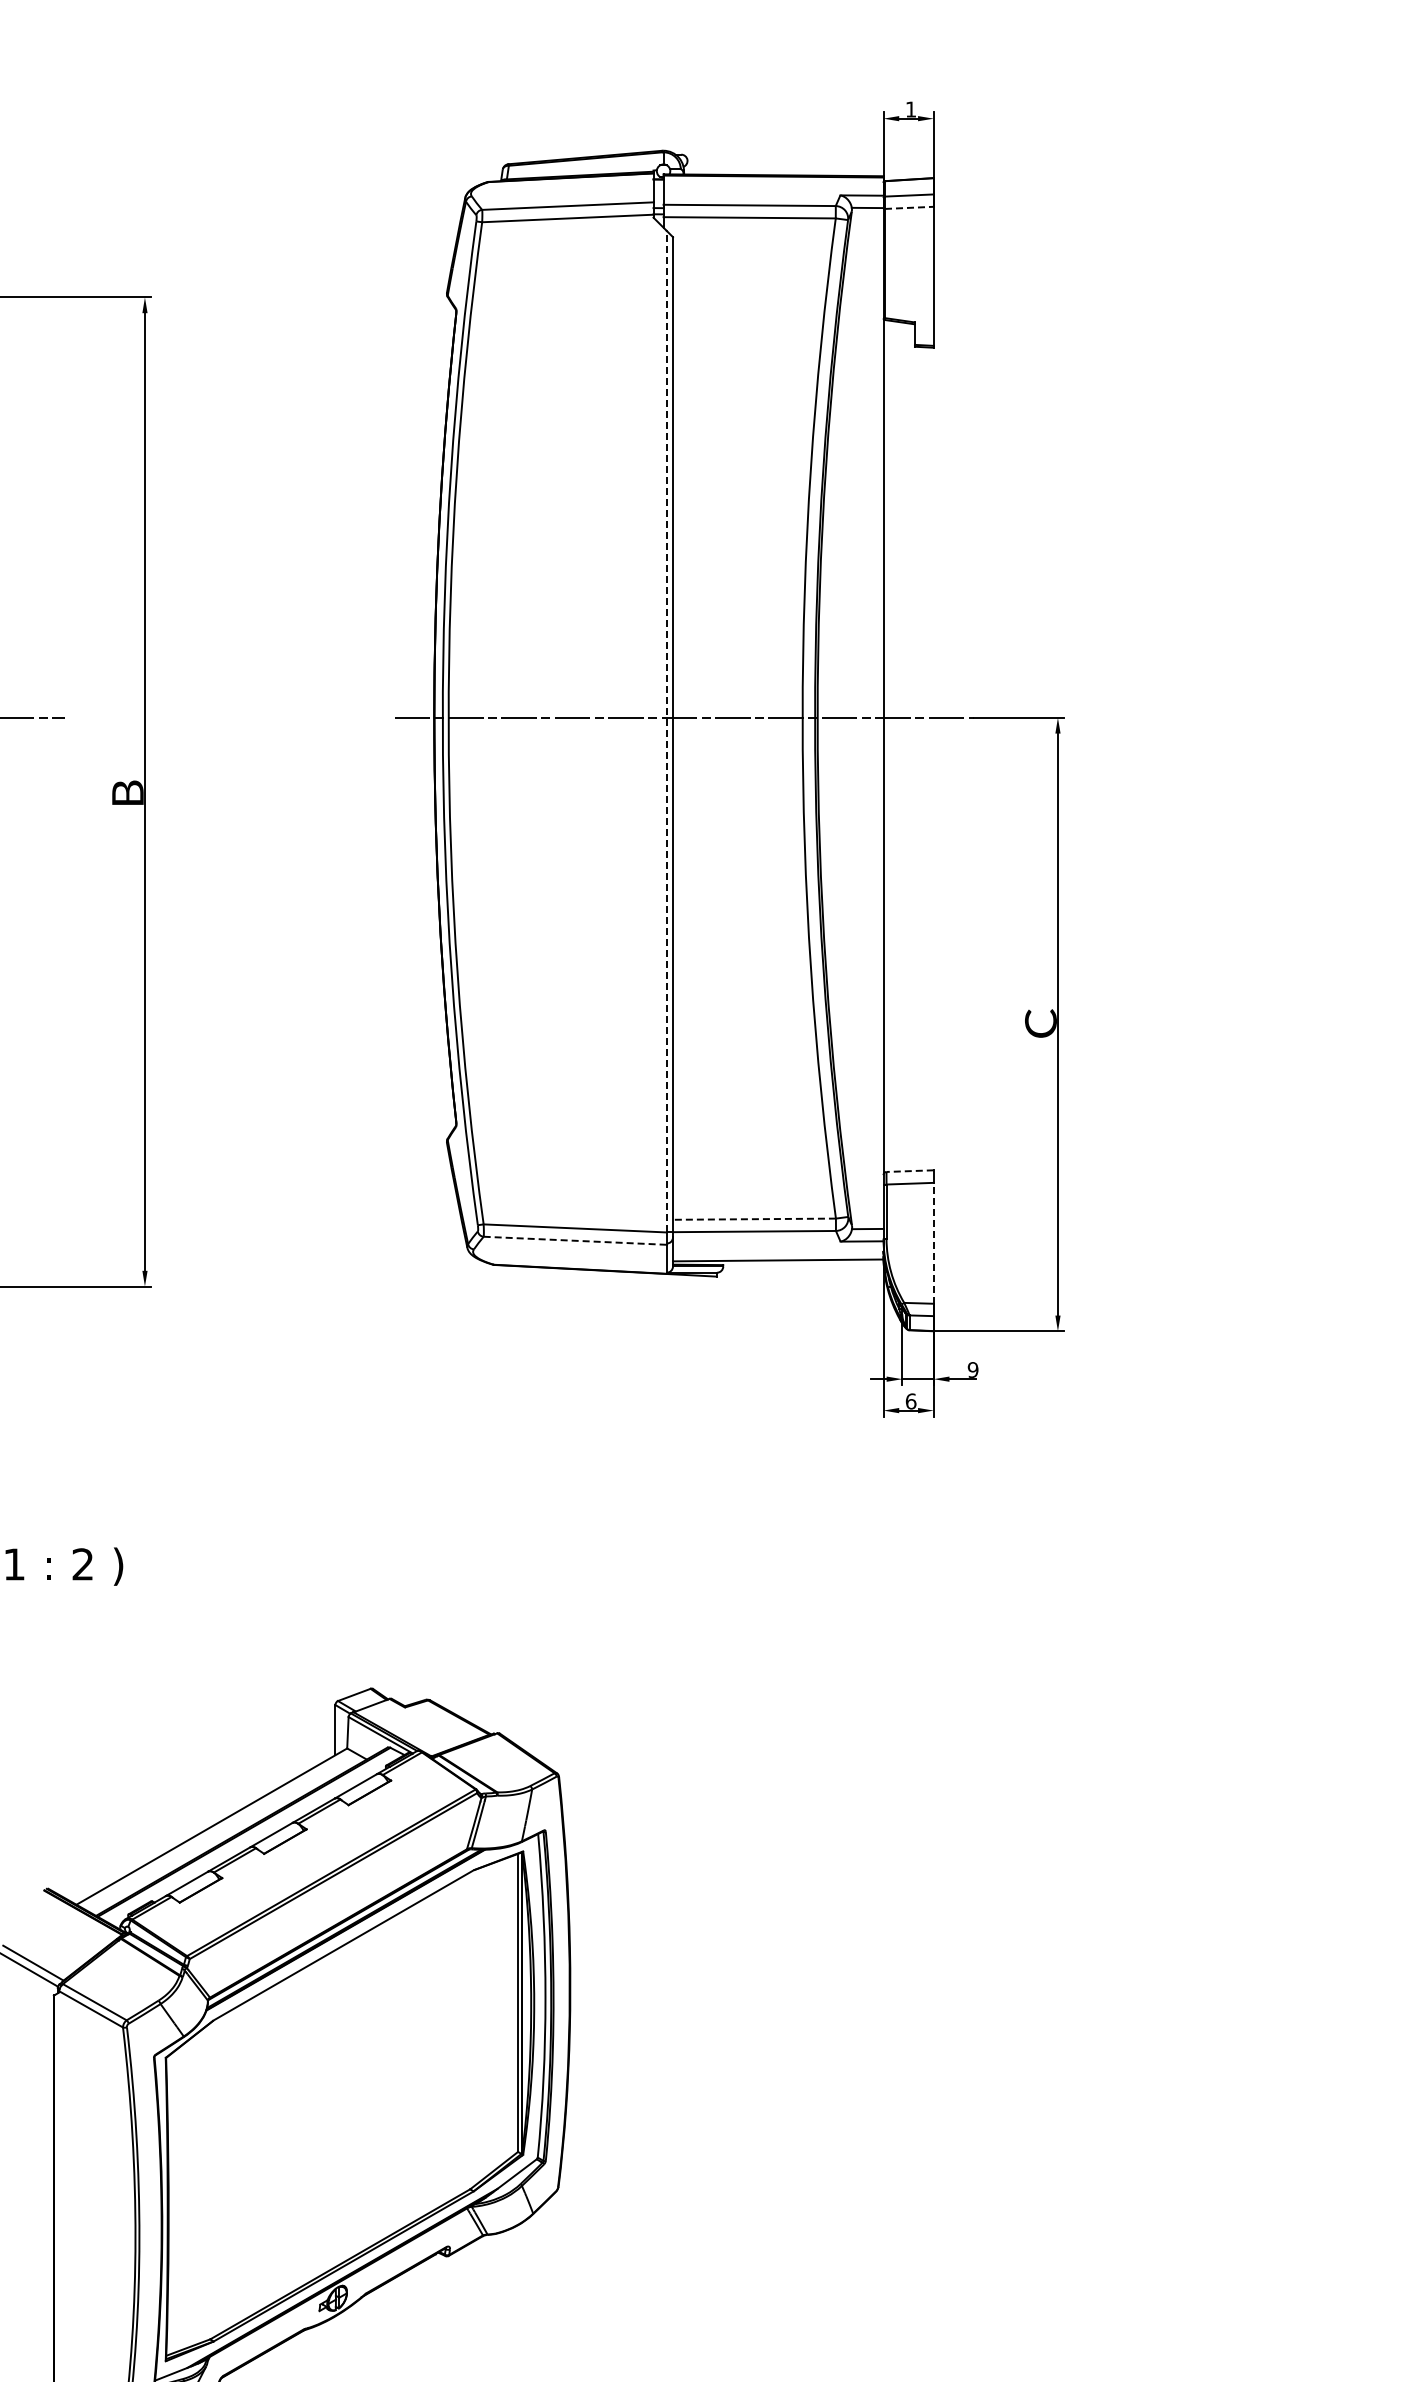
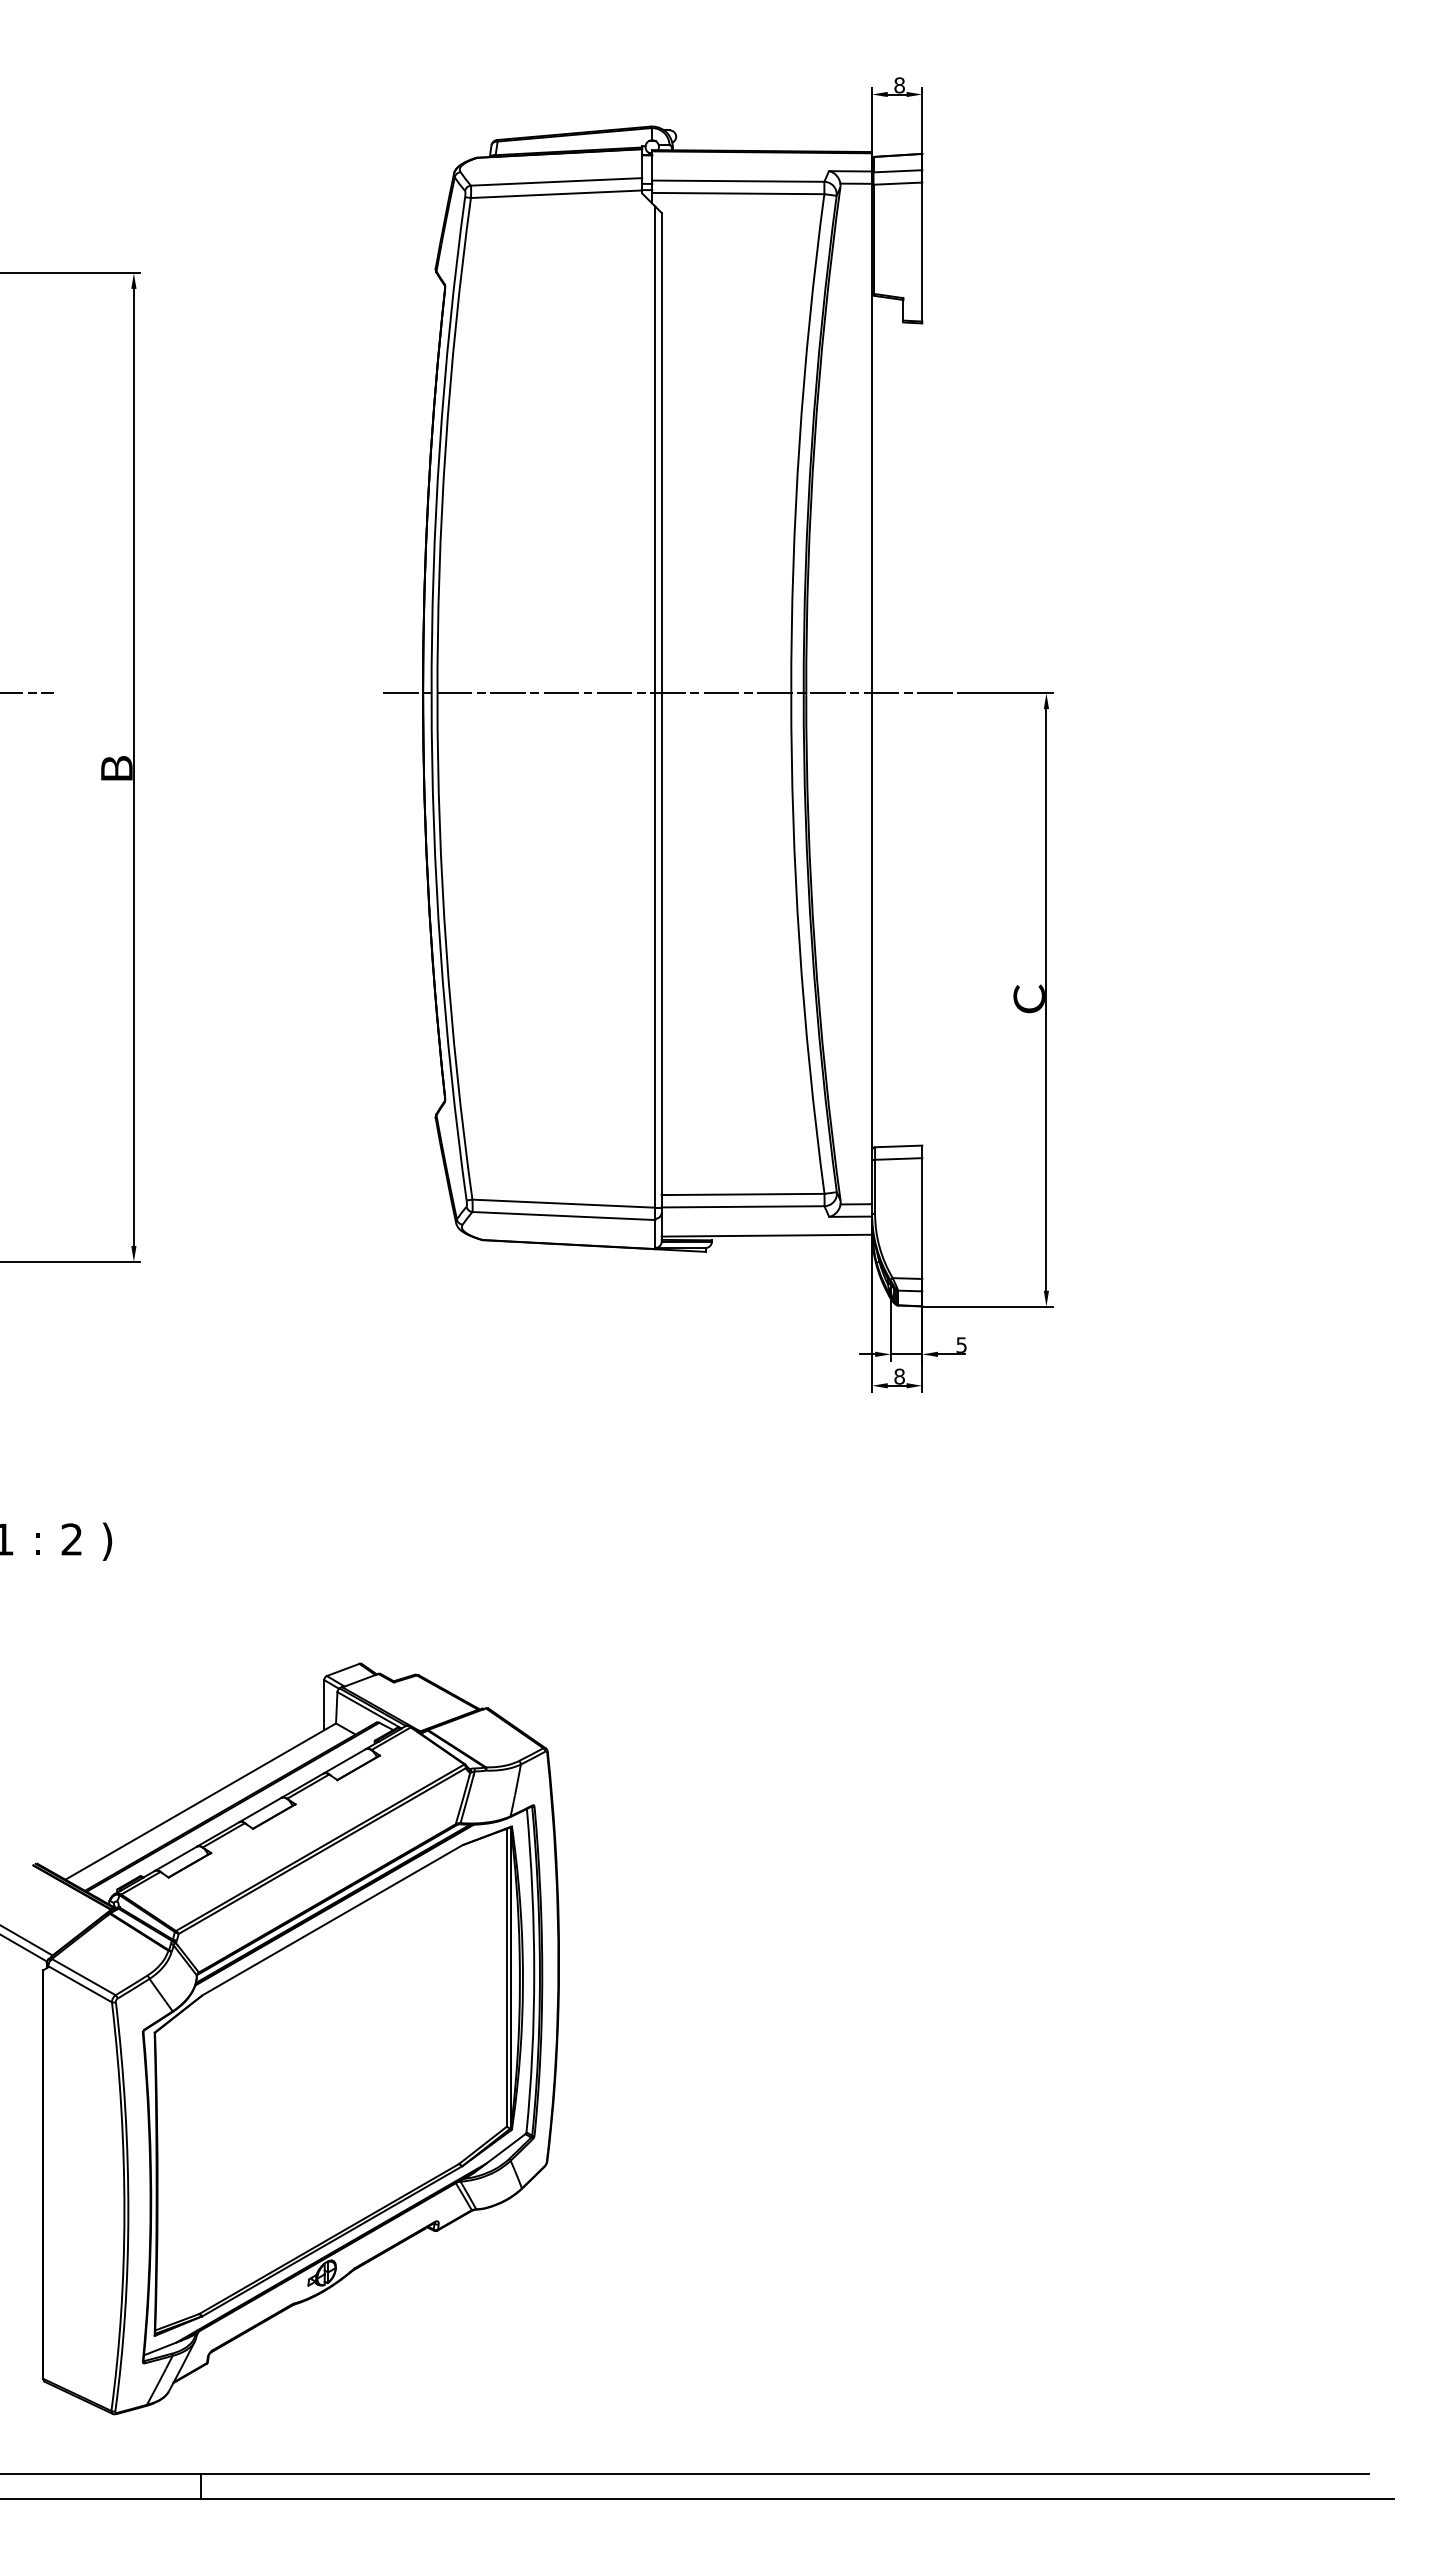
text: (910, 109) -> (899, 85), 1 -> 8
line: (909, 207) -> (898, 183), dashed -> solid
line: (666, 731) -> (655, 707), dashed -> solid
line: (909, 1171) -> (898, 1146), dashed -> solid
line: (753, 1219) -> (742, 1194), dashed -> solid
line: (574, 1241) -> (563, 1216), dashed -> solid
line: (933, 1243) -> (922, 1218), dashed -> solid
text: (972, 1369) -> (961, 1344), 9 -> 5
text: (910, 1401) -> (899, 1376), 6 -> 8

